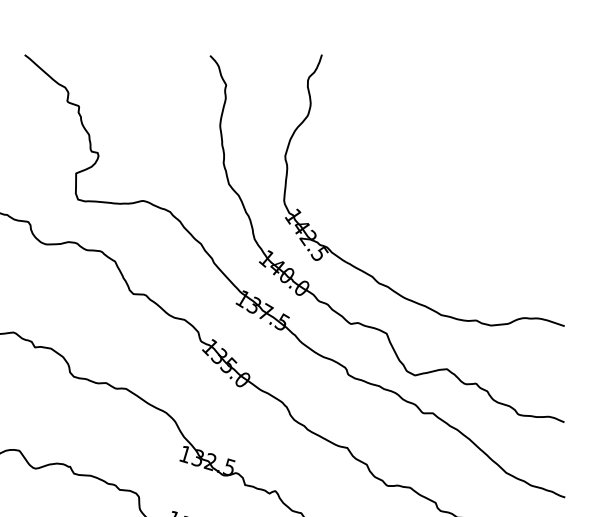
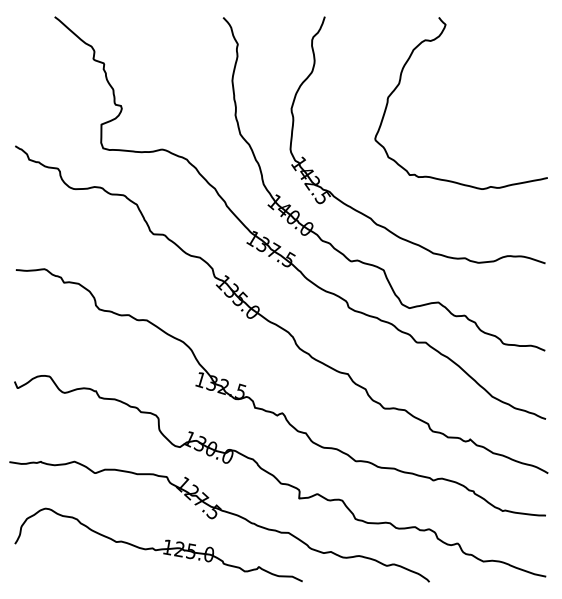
curve: (405, 128) -> (400, 83), added

